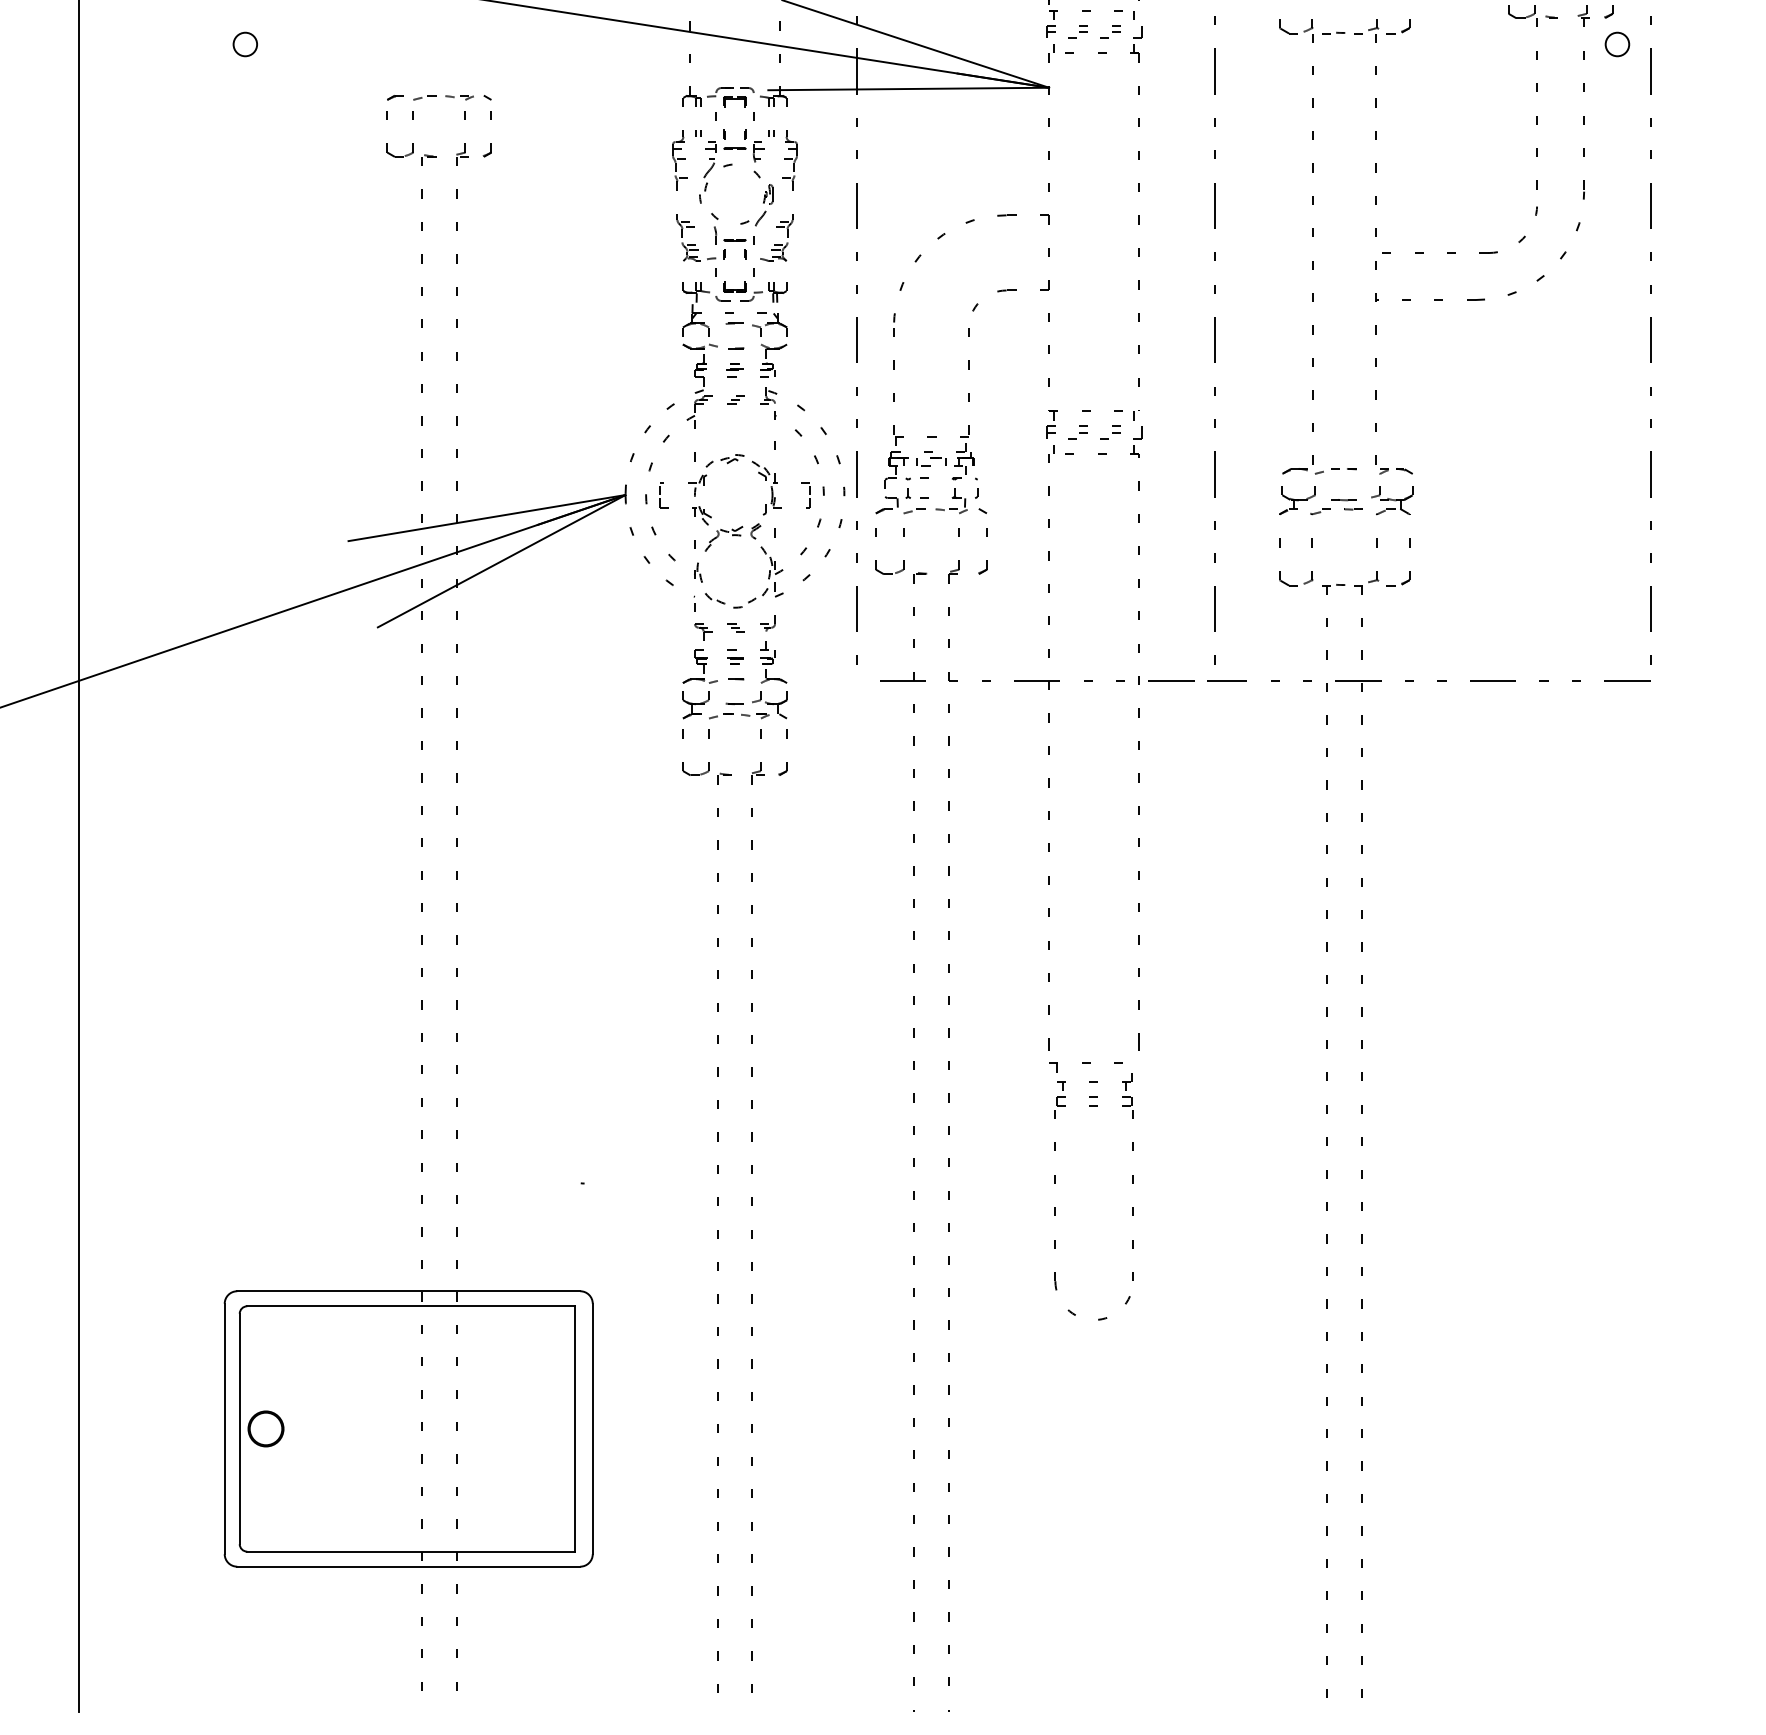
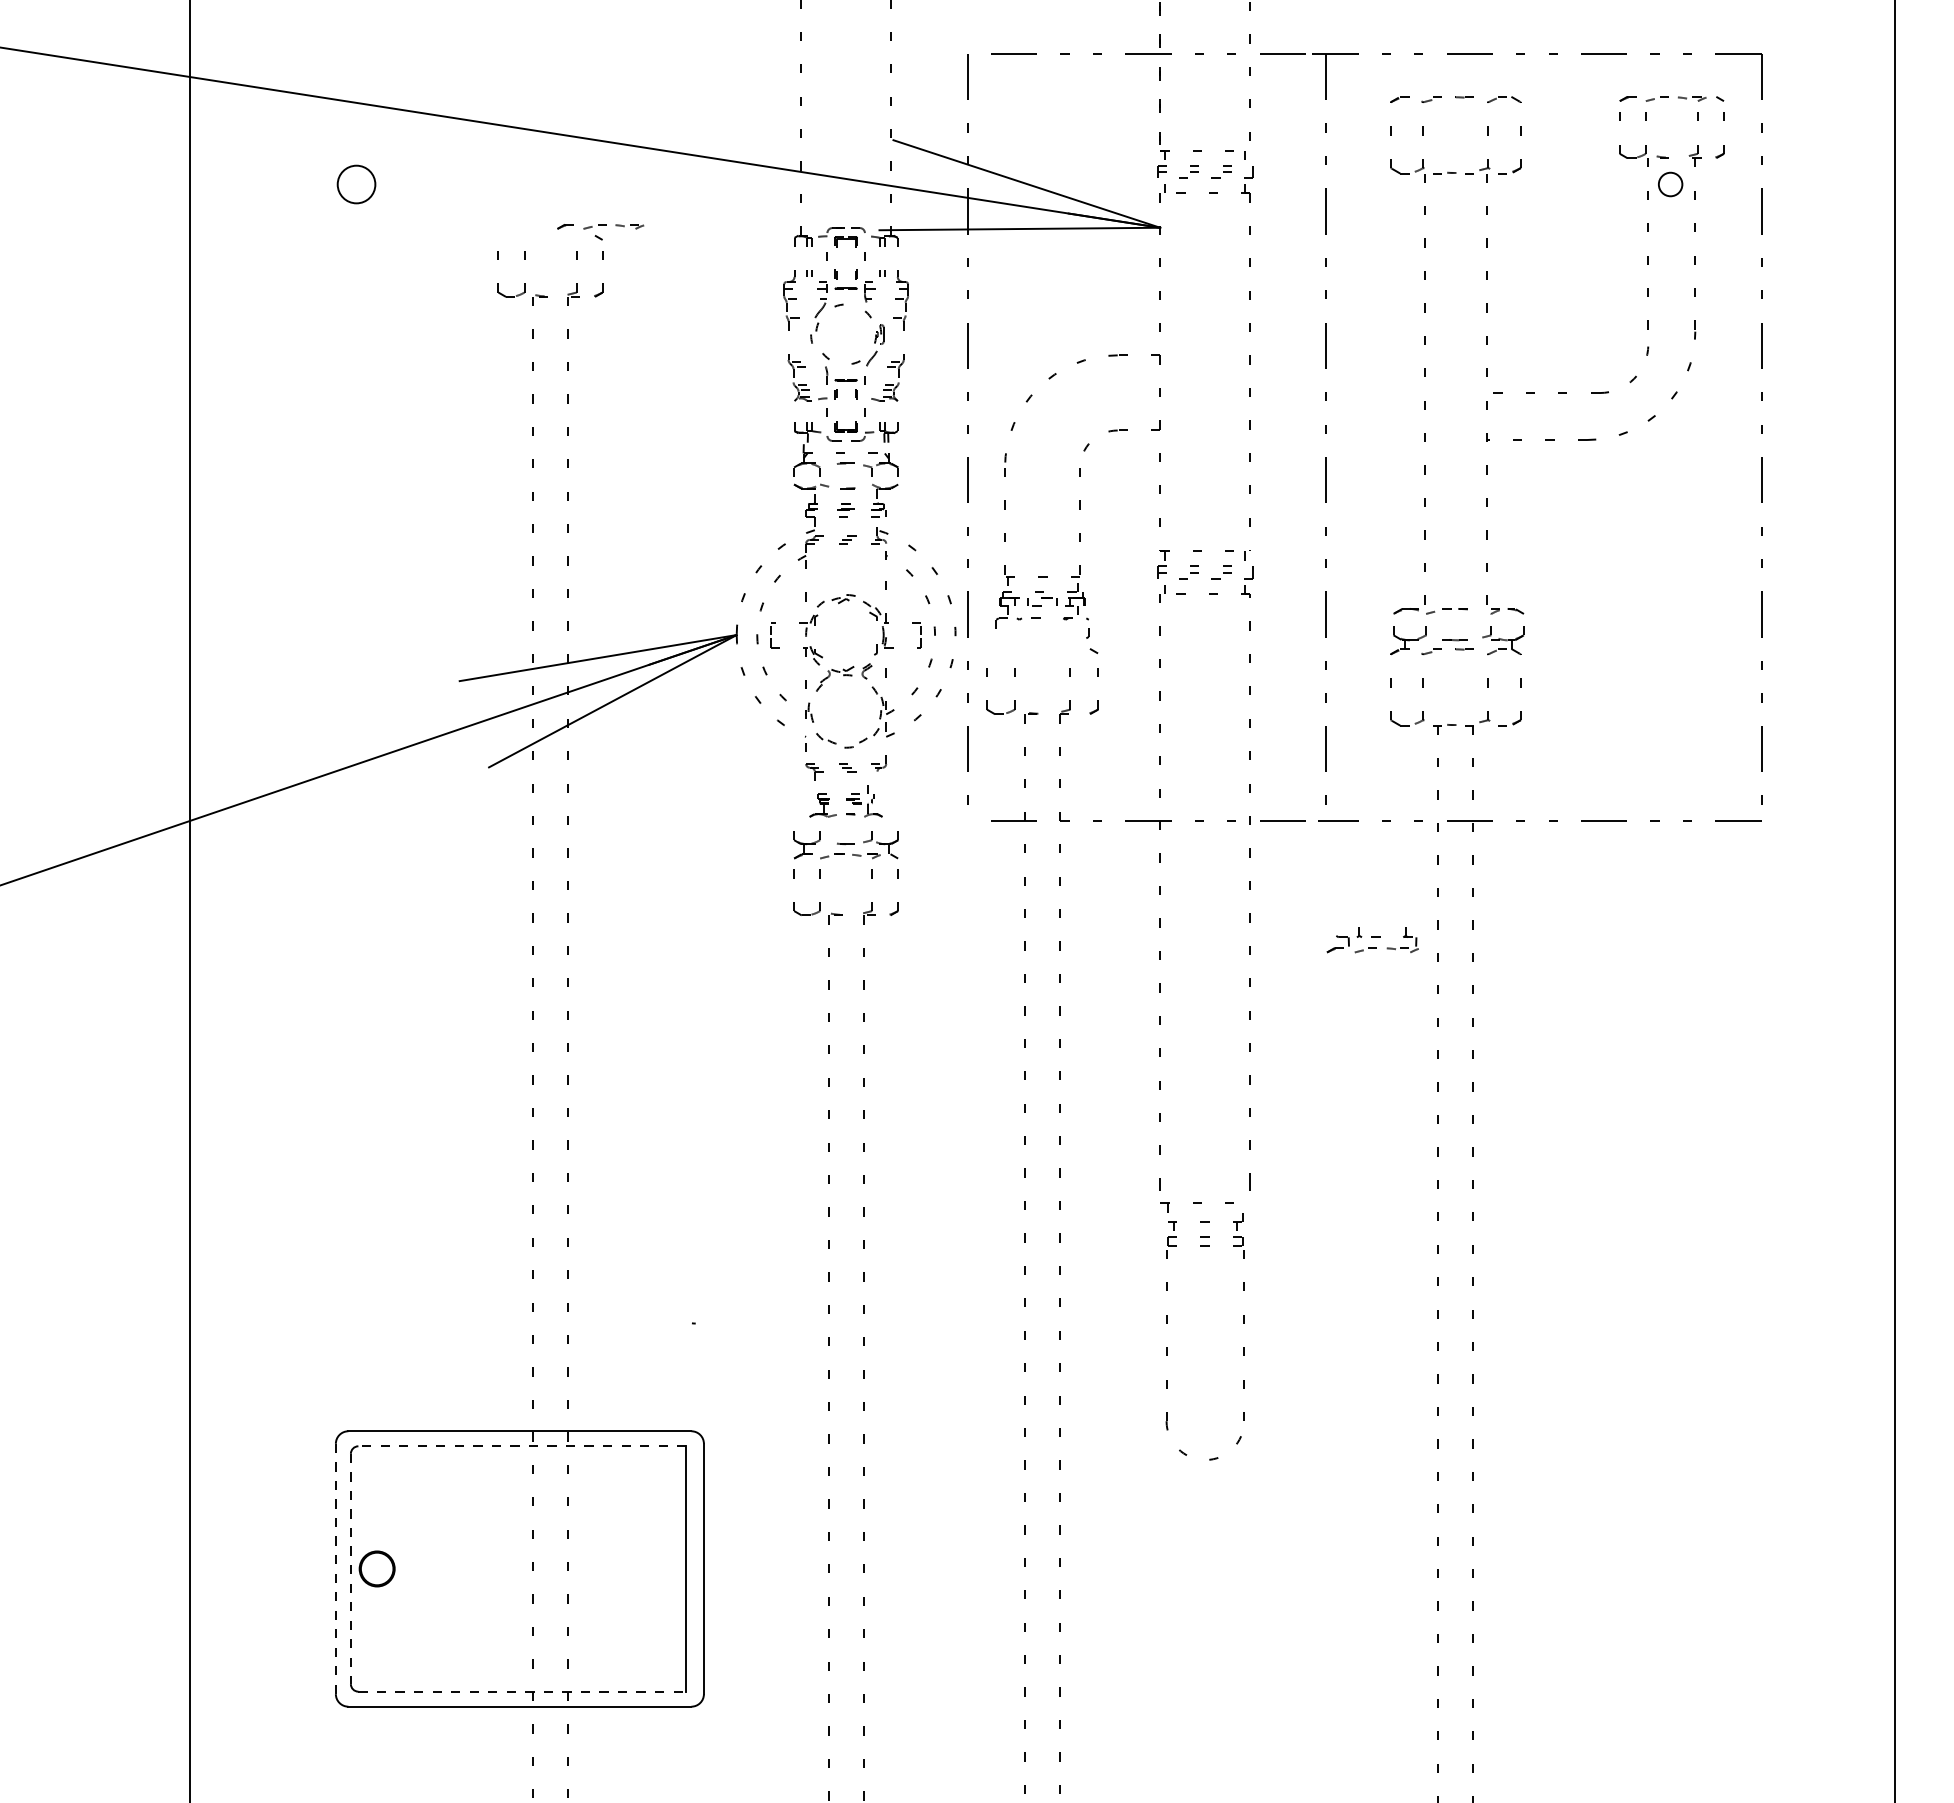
circle: (245, 44) -> (356, 184), size x1.6
circle: (1617, 44) -> (1670, 184), moved
part: (430, 97) -> (600, 226), moved
part: (921, 501) -> (1372, 940), moved
part: (734, 662) -> (845, 802), size x0.7
line: (411, 1306) -> (522, 1446), solid -> dashed
line: (224, 1429) -> (335, 1569), solid -> dashed
line: (239, 1429) -> (350, 1569), solid -> dashed
line: (411, 1551) -> (522, 1691), solid -> dashed

